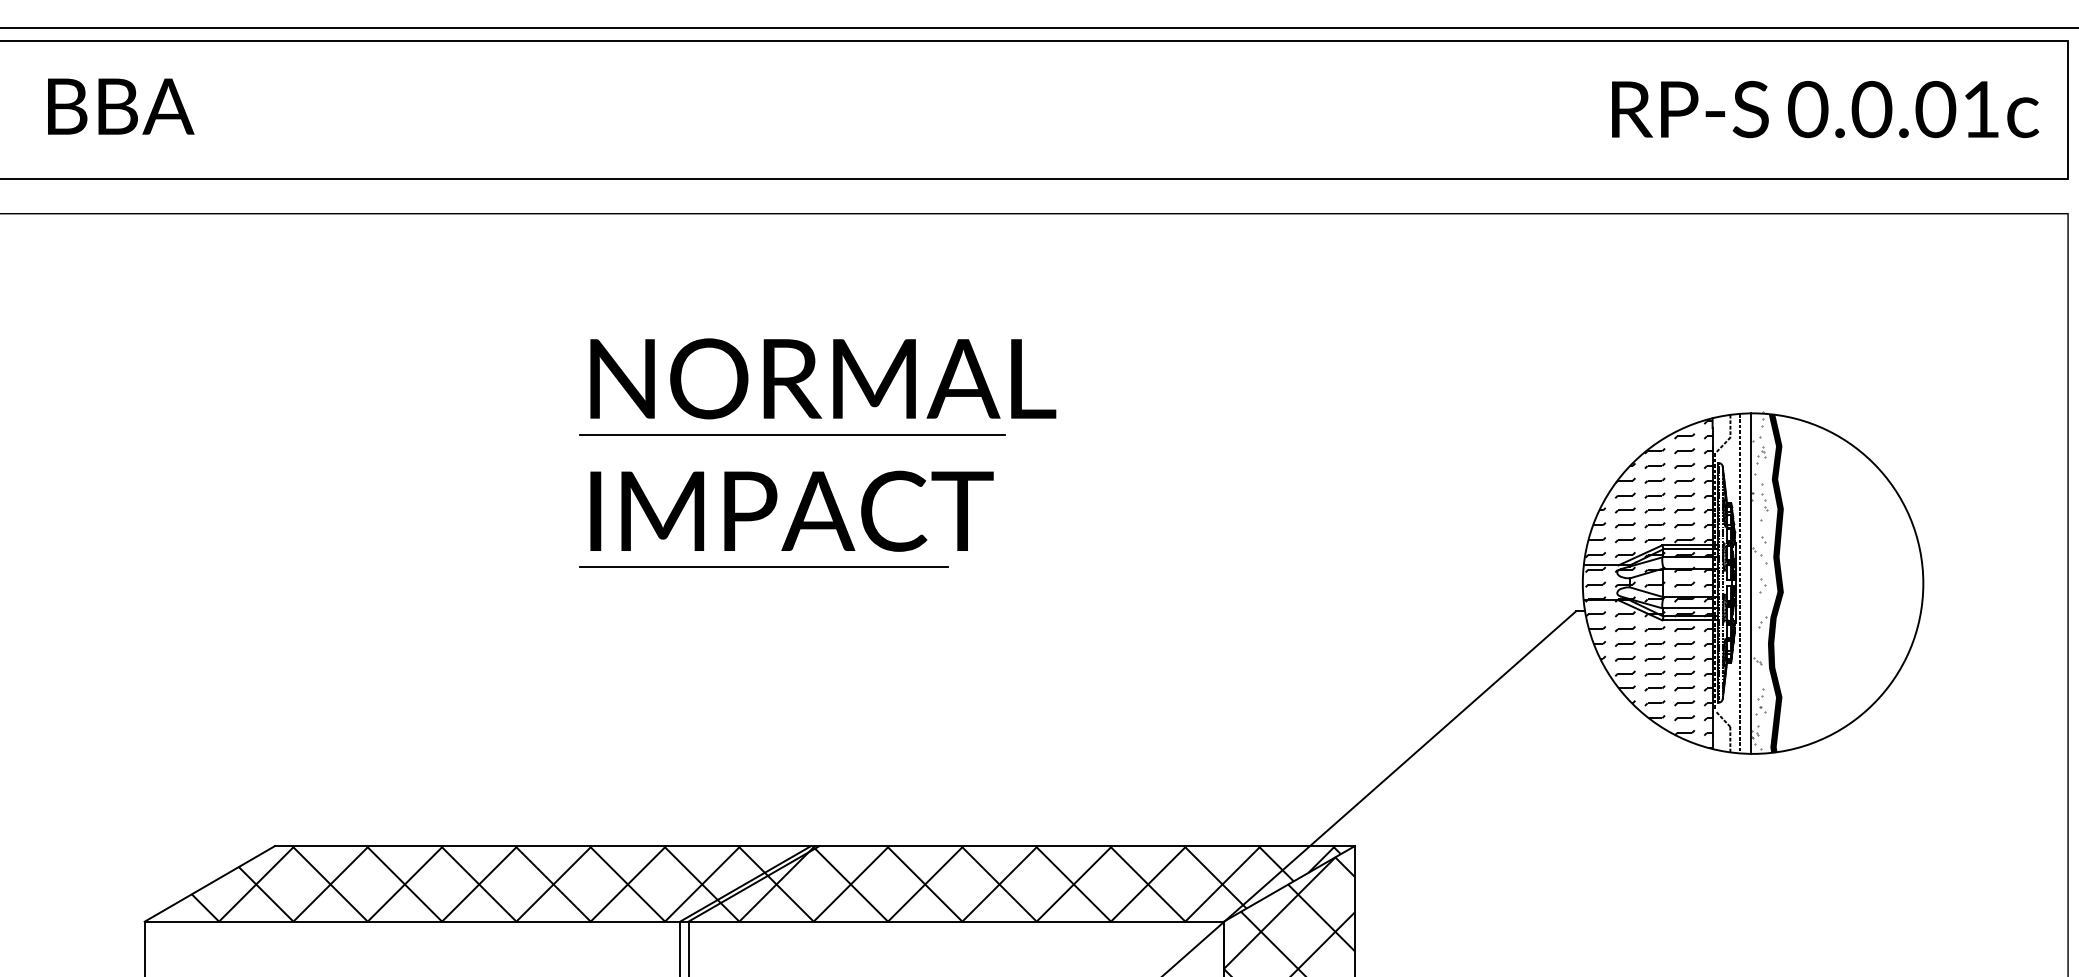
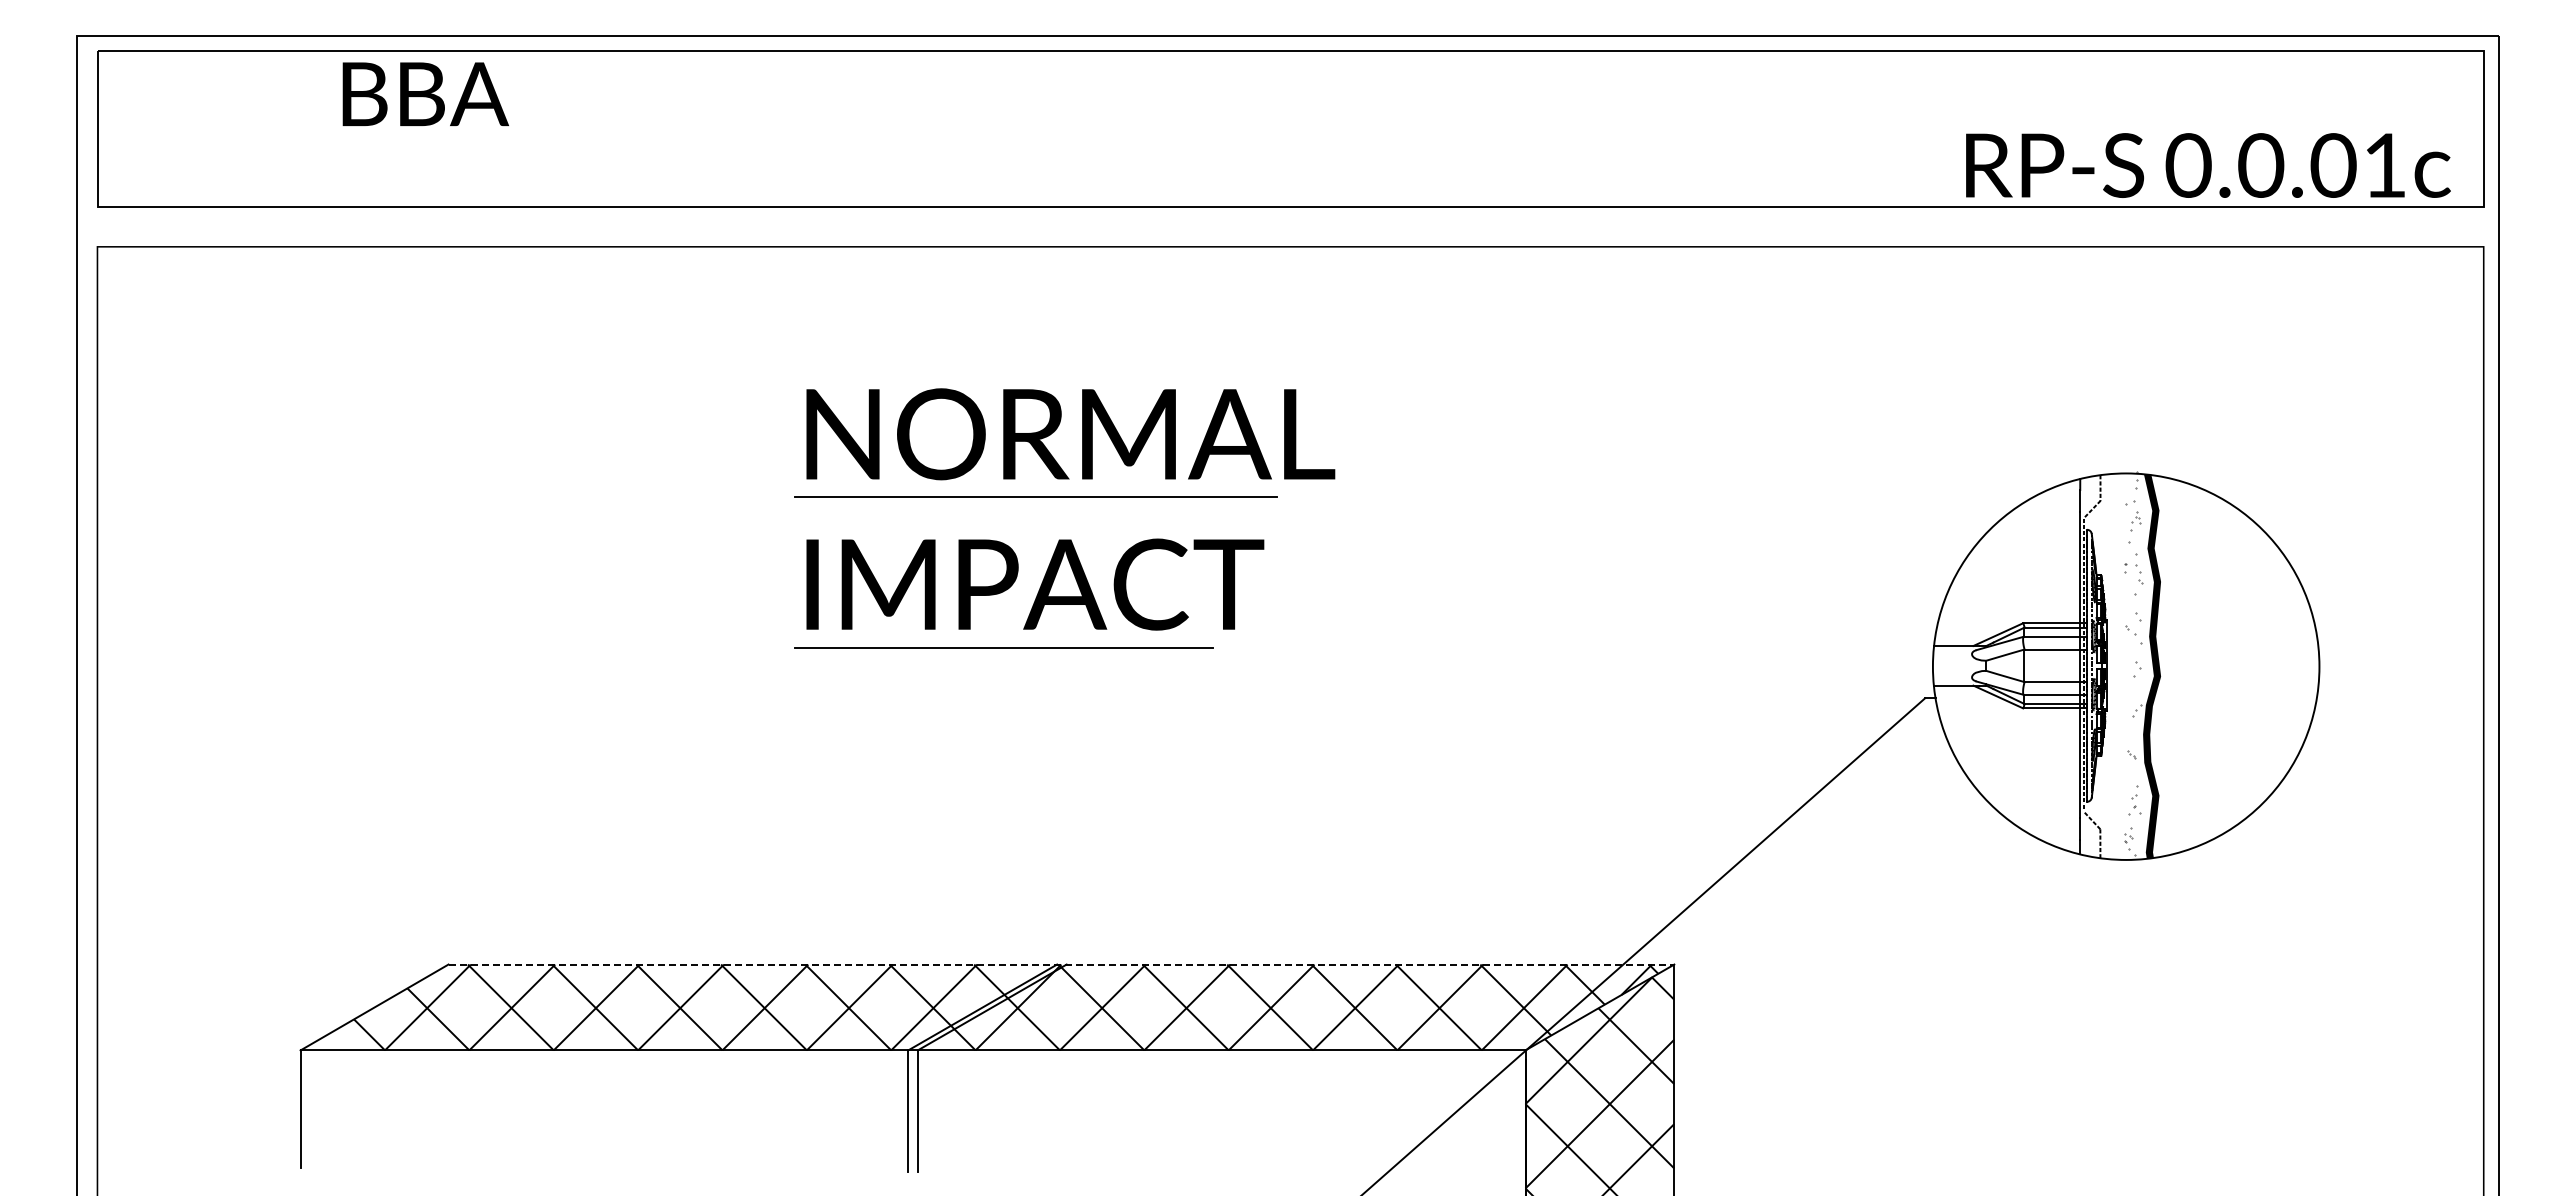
text: (120, 105) -> (425, 93), moved
text: (1825, 109) -> (2208, 165), moved
line: (1740, 583) -> (2111, 666), removed
line: (1751, 583) -> (2124, 666), removed
hatch: (1649, 584) -> (2008, 667), removed
line: (815, 845) -> (1061, 964), solid -> dashed

